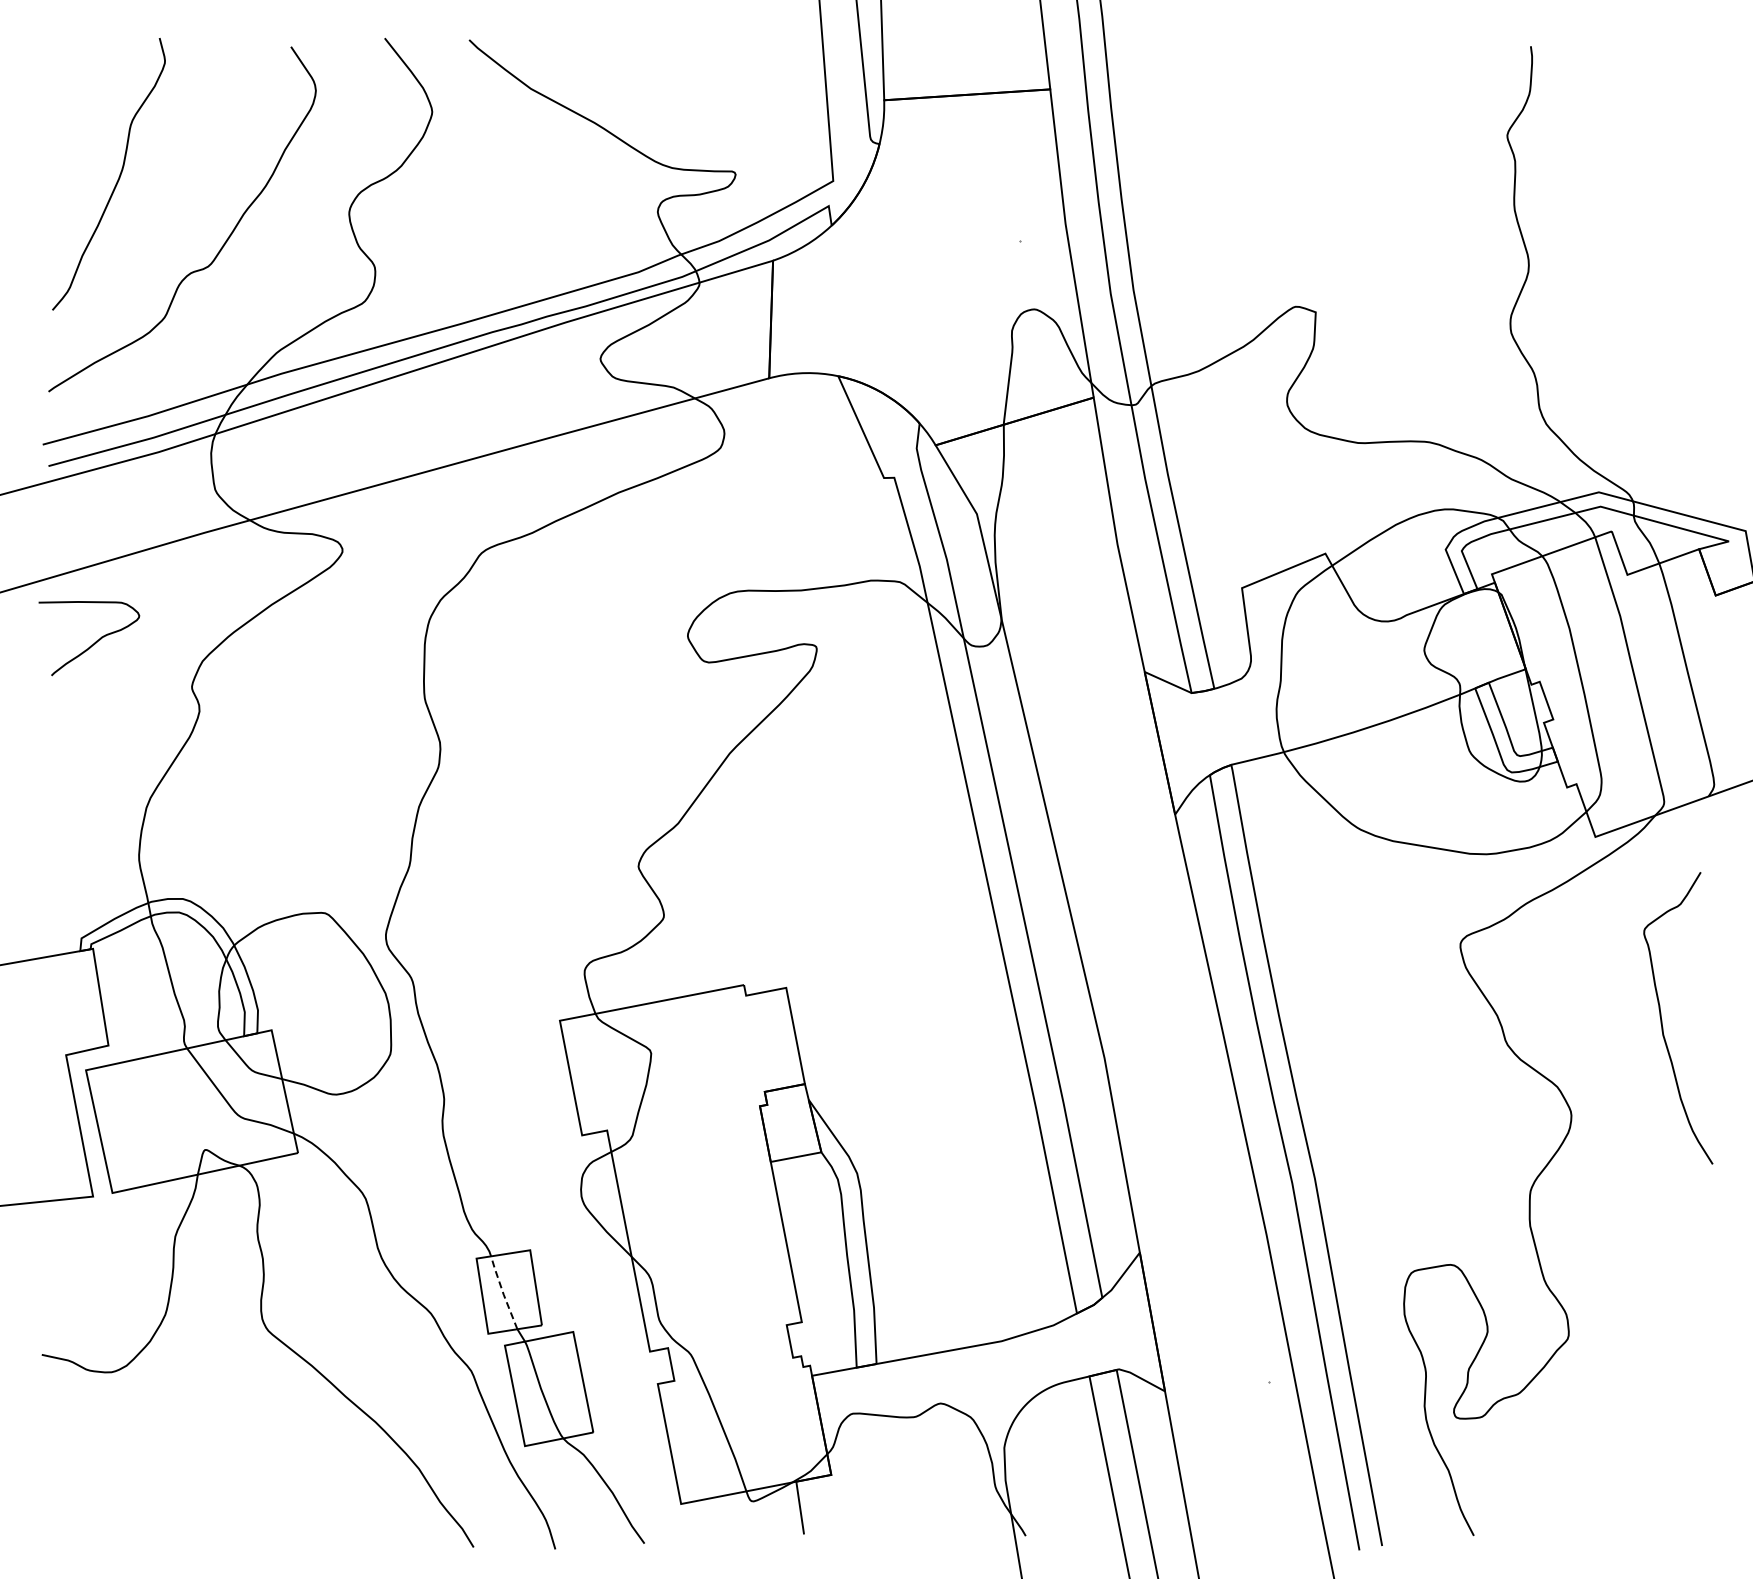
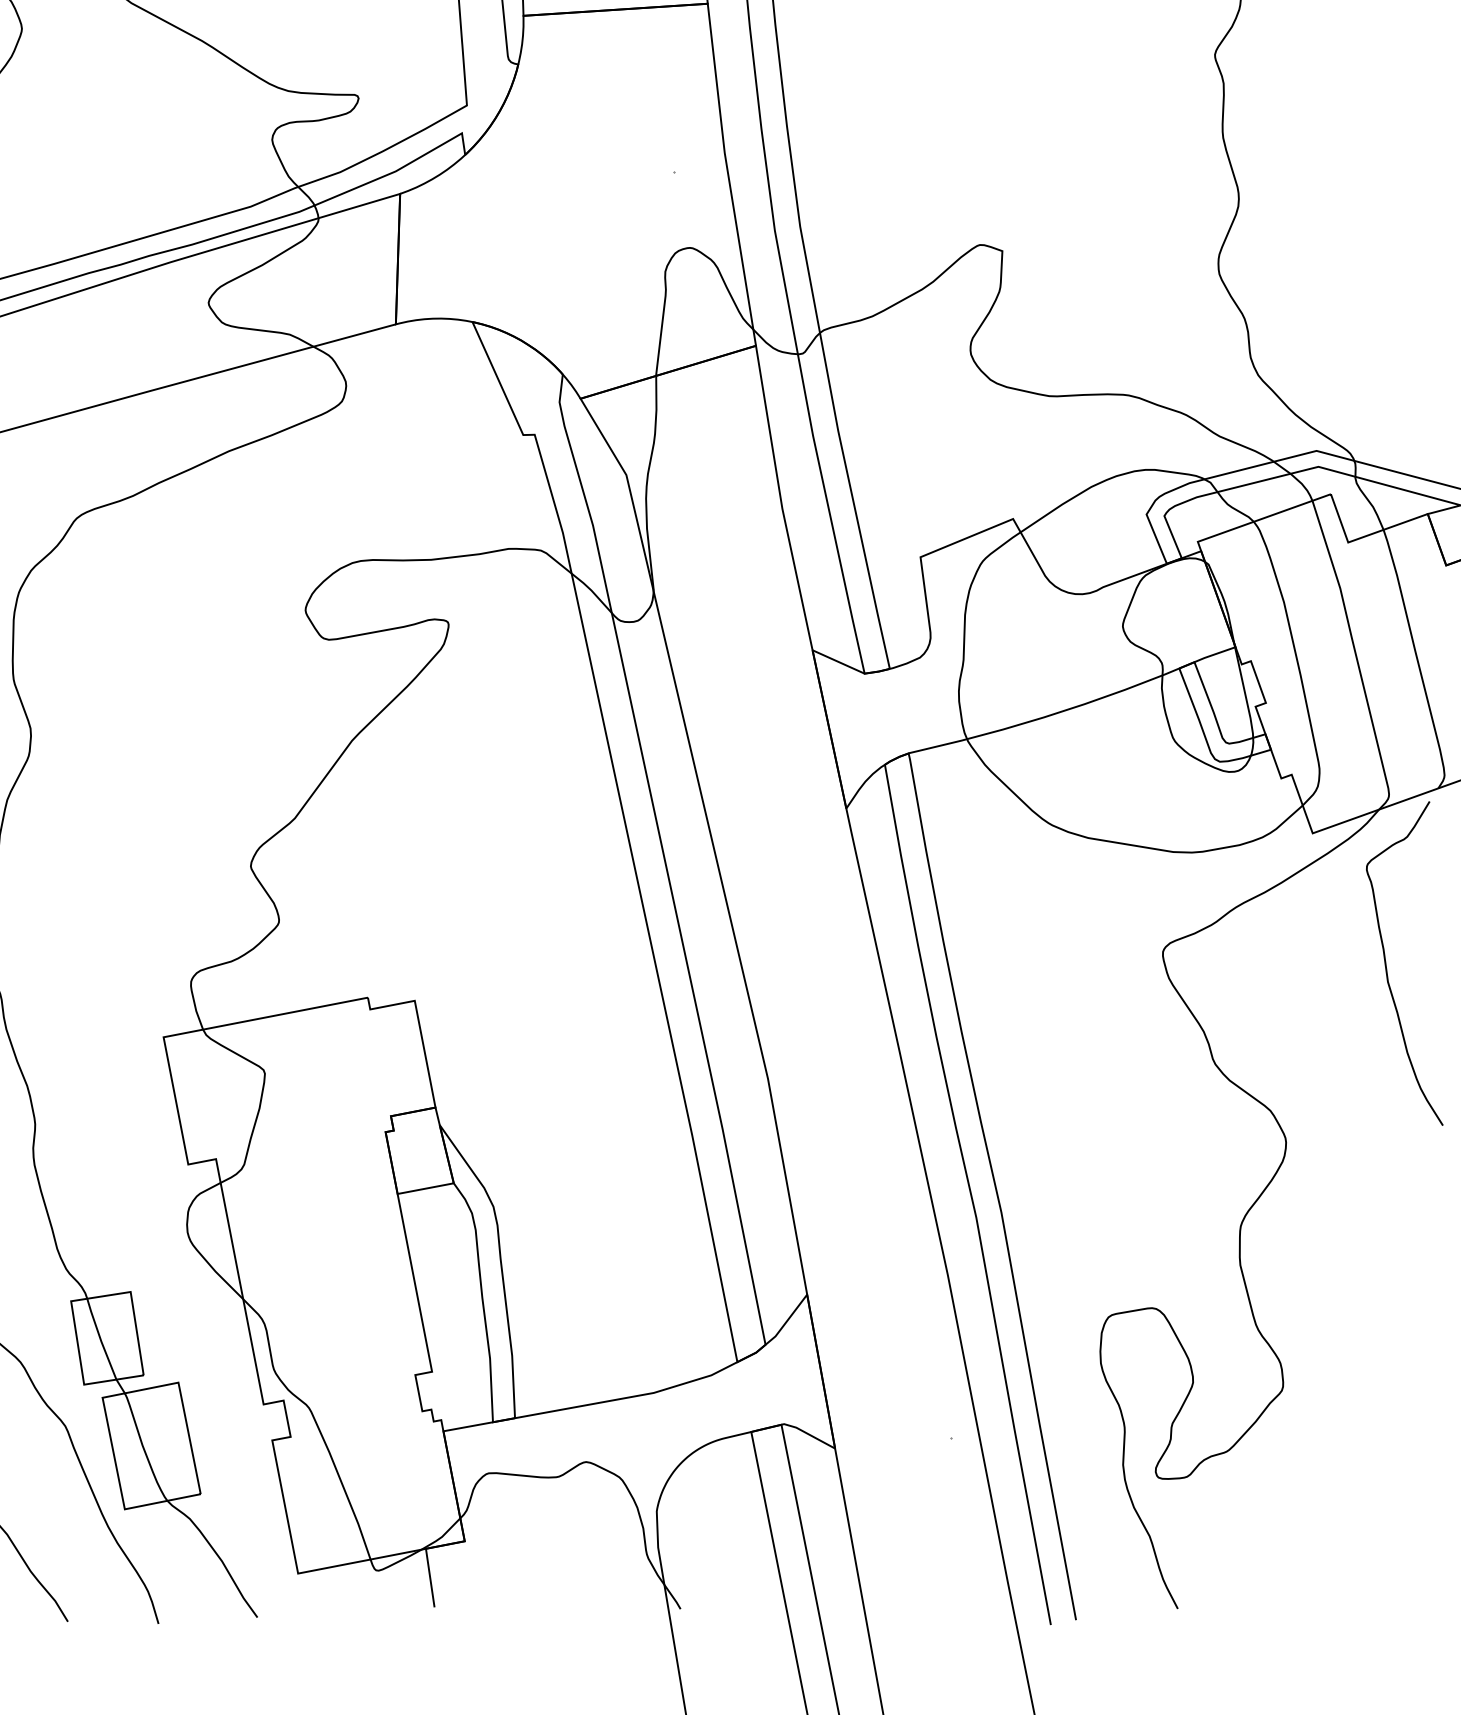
curve: (1662, 1019) -> (1387, 964), moved
line: (502, 1292) -> (99, 1338), dashed -> solid

